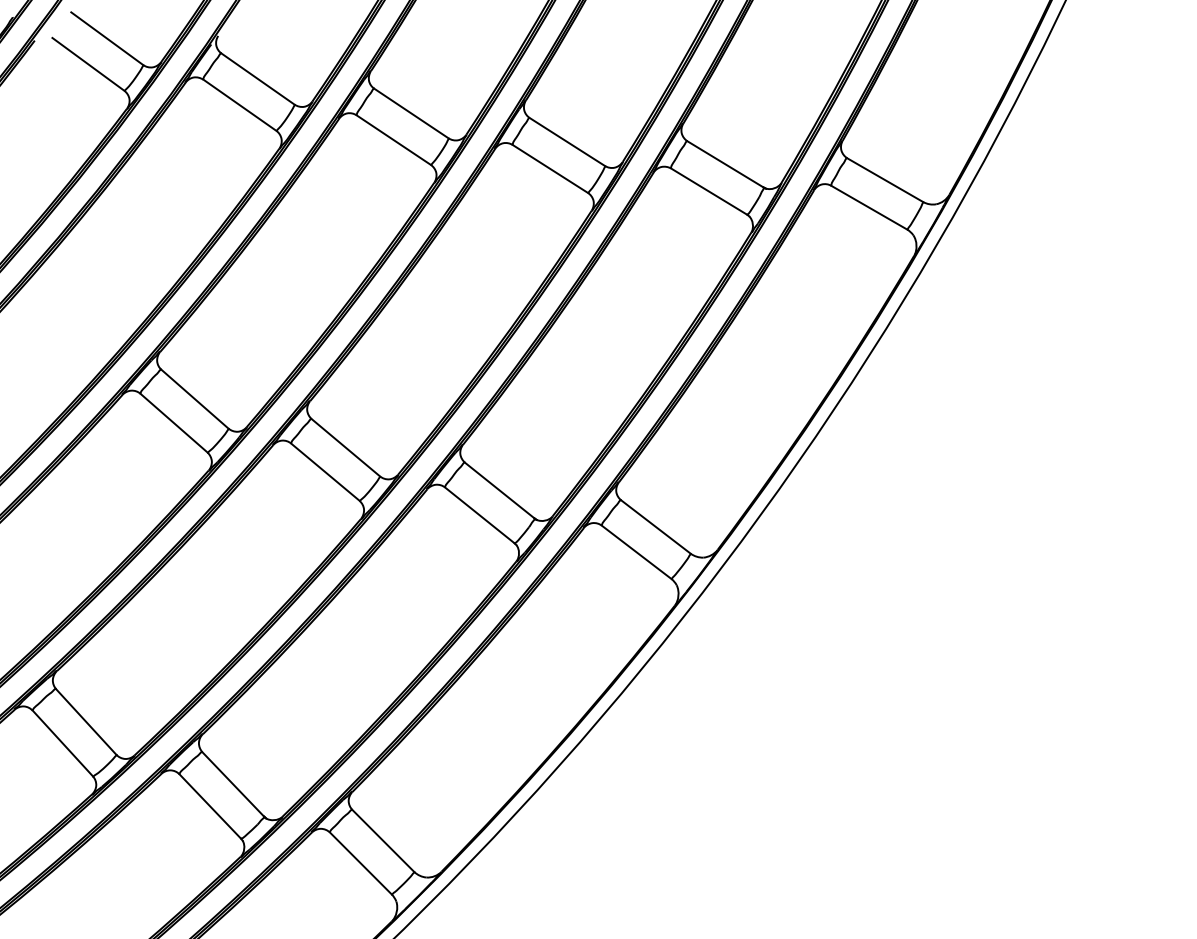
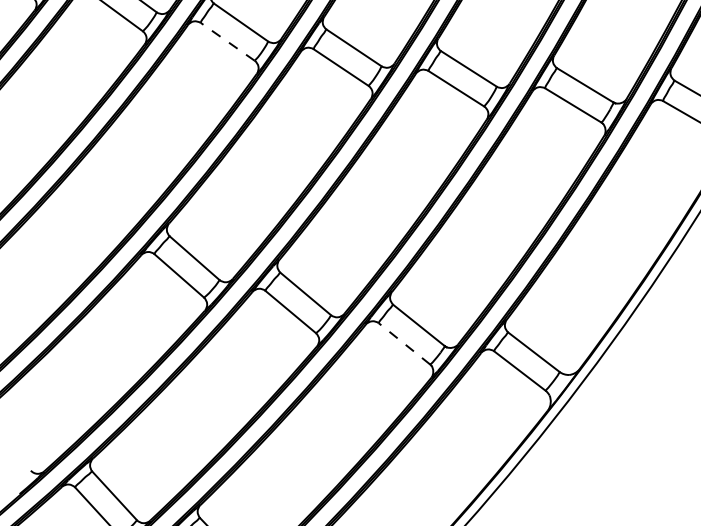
line: (239, 105) -> (227, 42), solid -> dashed
line: (479, 515) -> (404, 343), solid -> dashed

